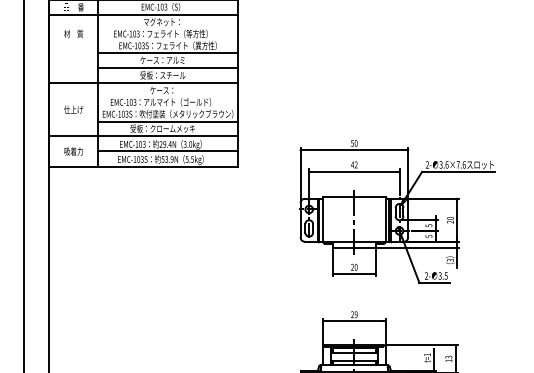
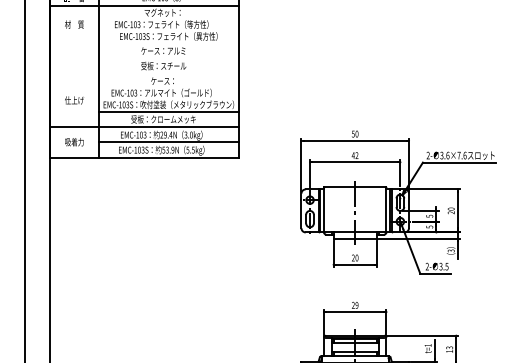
line: (168, 53) -> (169, 44), removed
line: (168, 68) -> (169, 59), removed
line: (143, 83) -> (144, 74), removed

